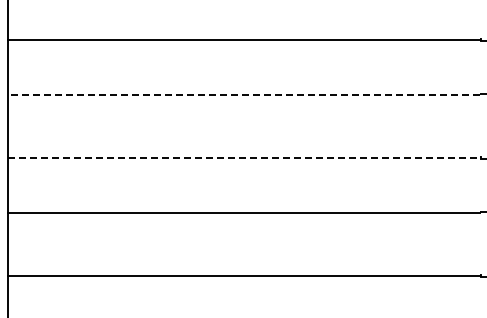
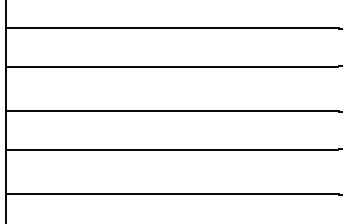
line: (244, 94) -> (172, 66), dashed -> solid
line: (244, 158) -> (172, 111), dashed -> solid

